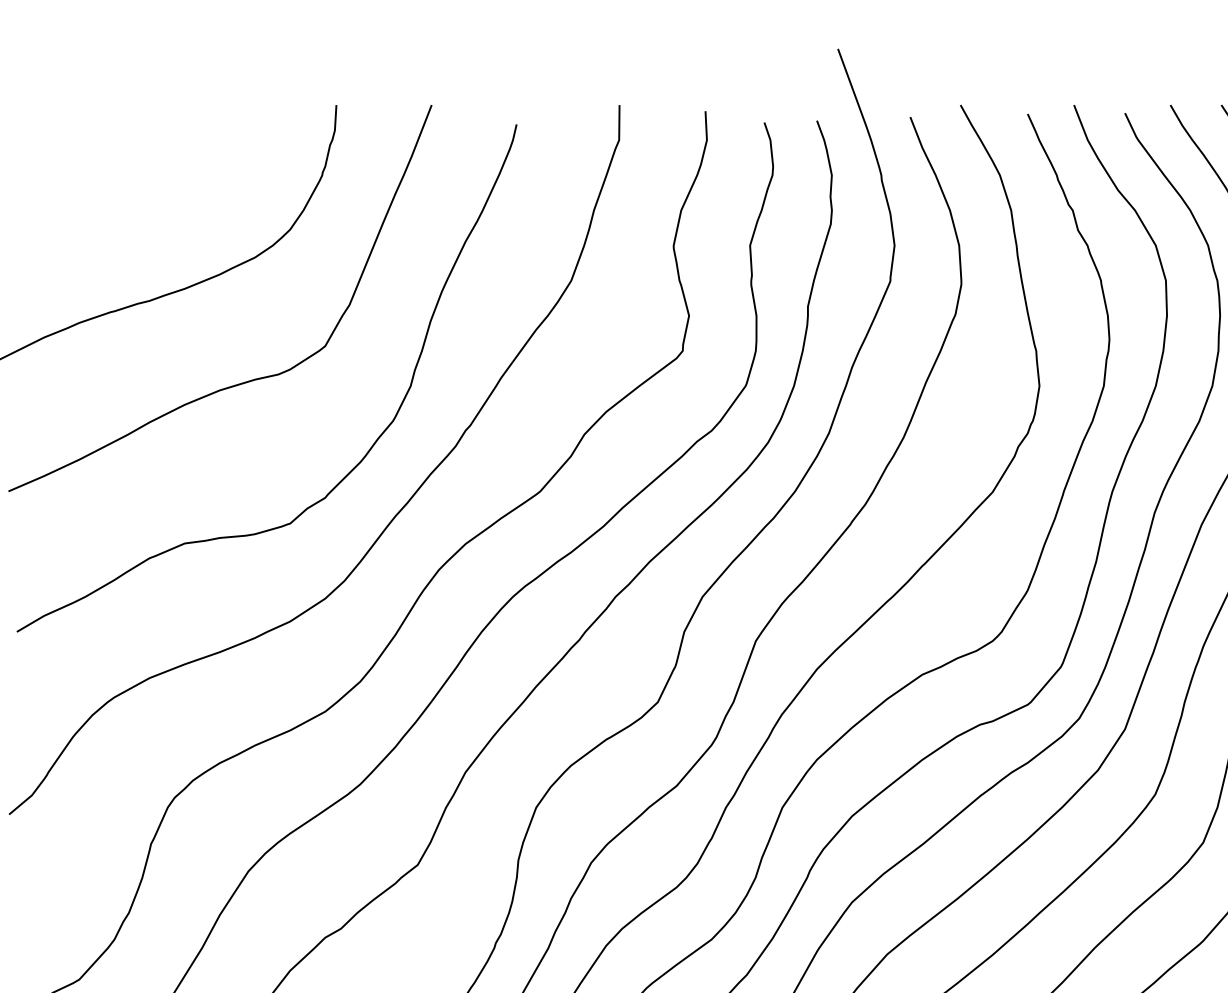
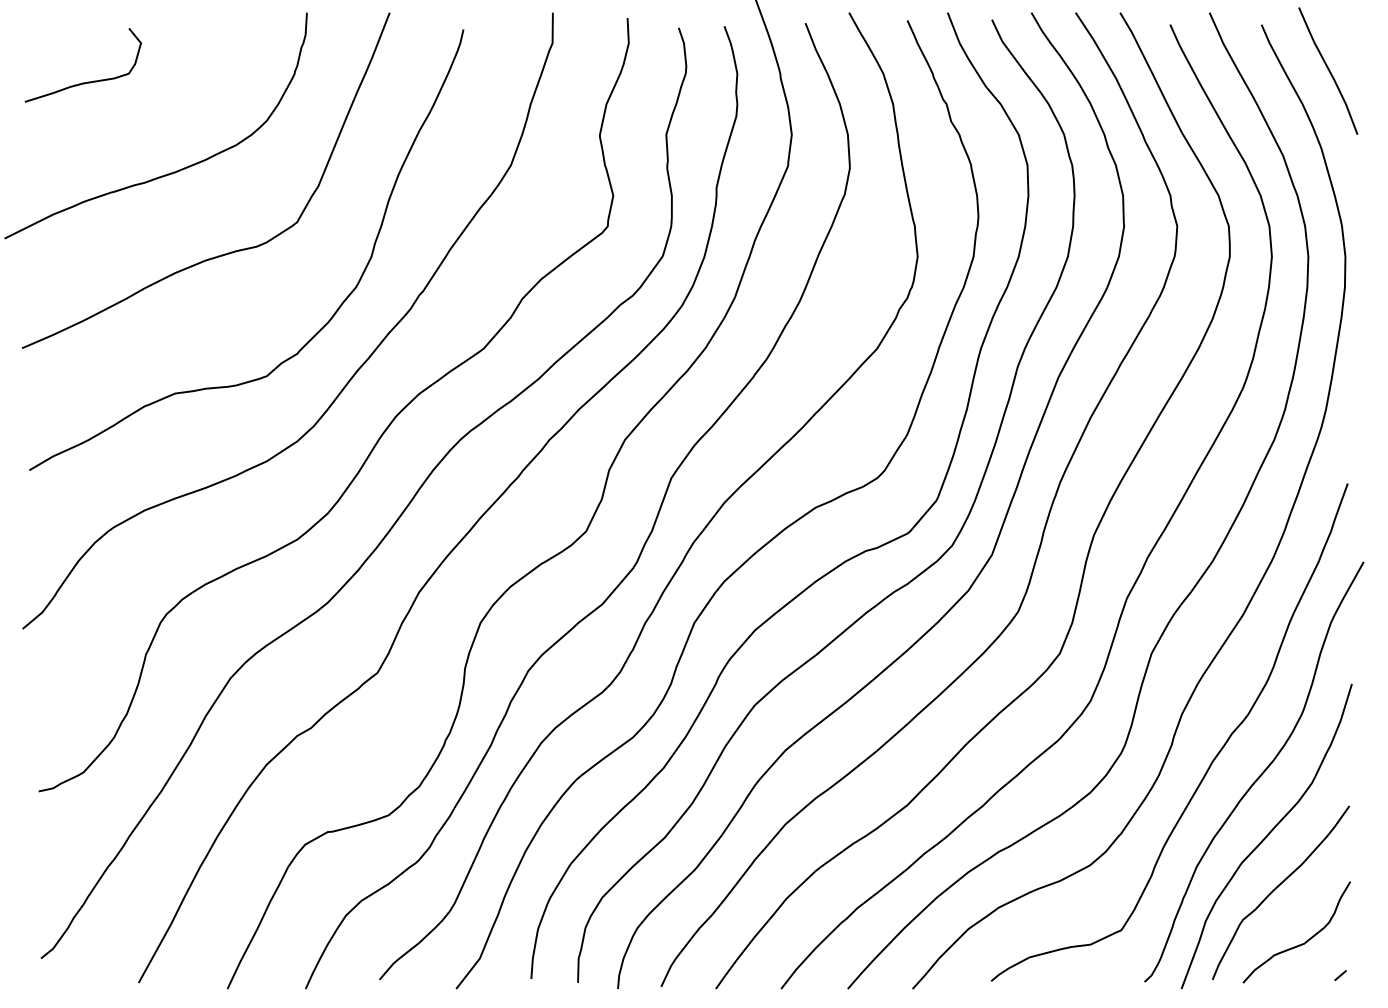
curve: (83, 184) -> (87, 81), added

